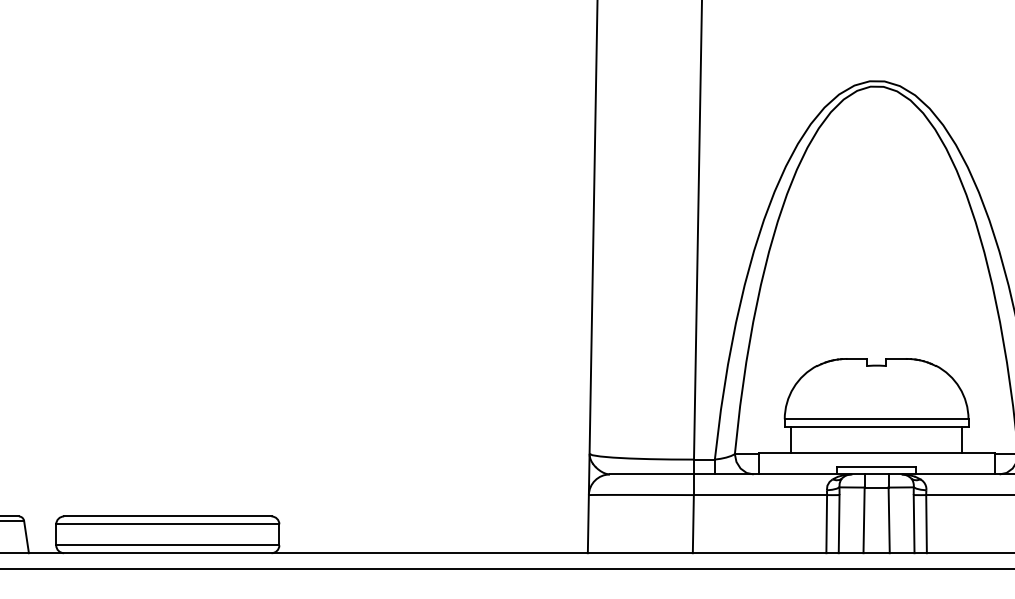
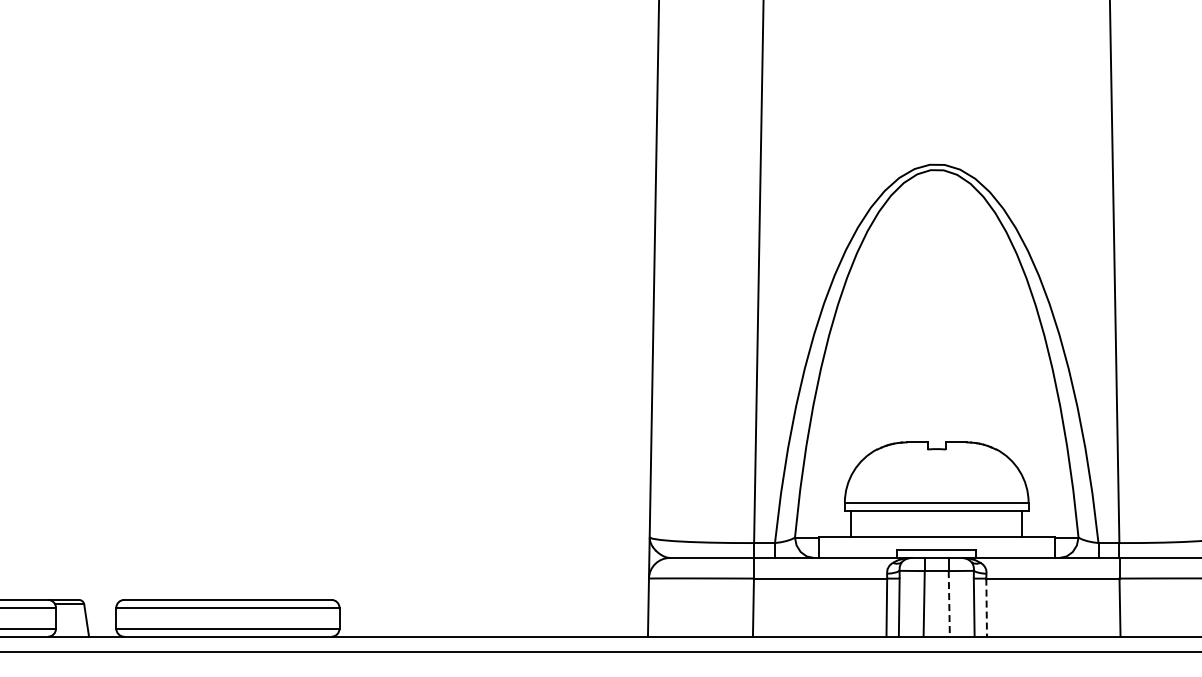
line: (889, 520) -> (949, 603), solid -> dashed
line: (926, 525) -> (986, 608), solid -> dashed

